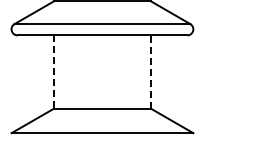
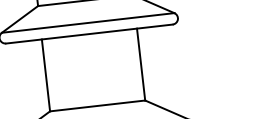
line: (53, 72) -> (45, 75), dashed -> solid
line: (150, 72) -> (140, 65), dashed -> solid

